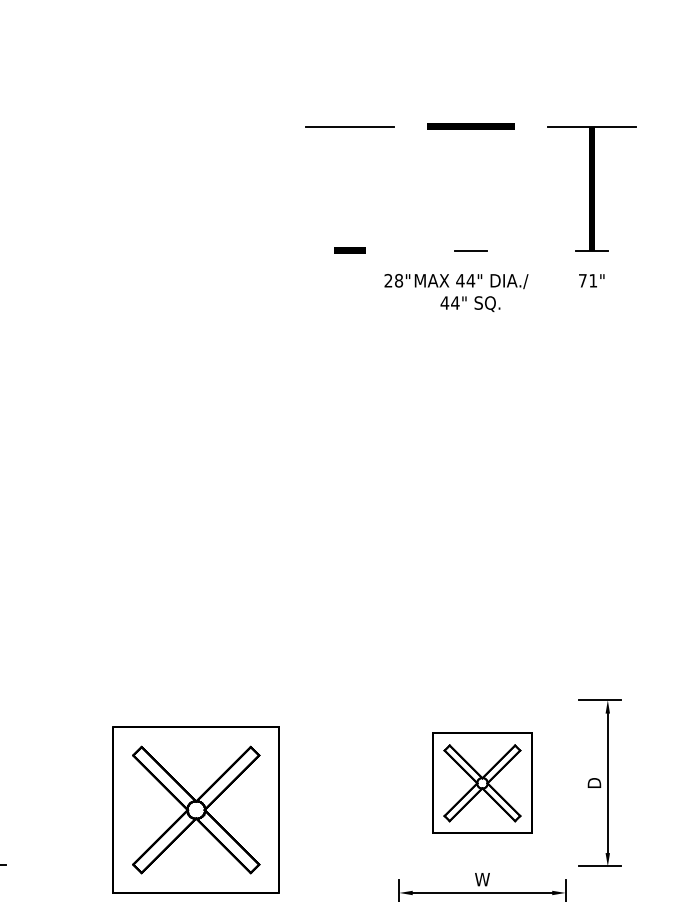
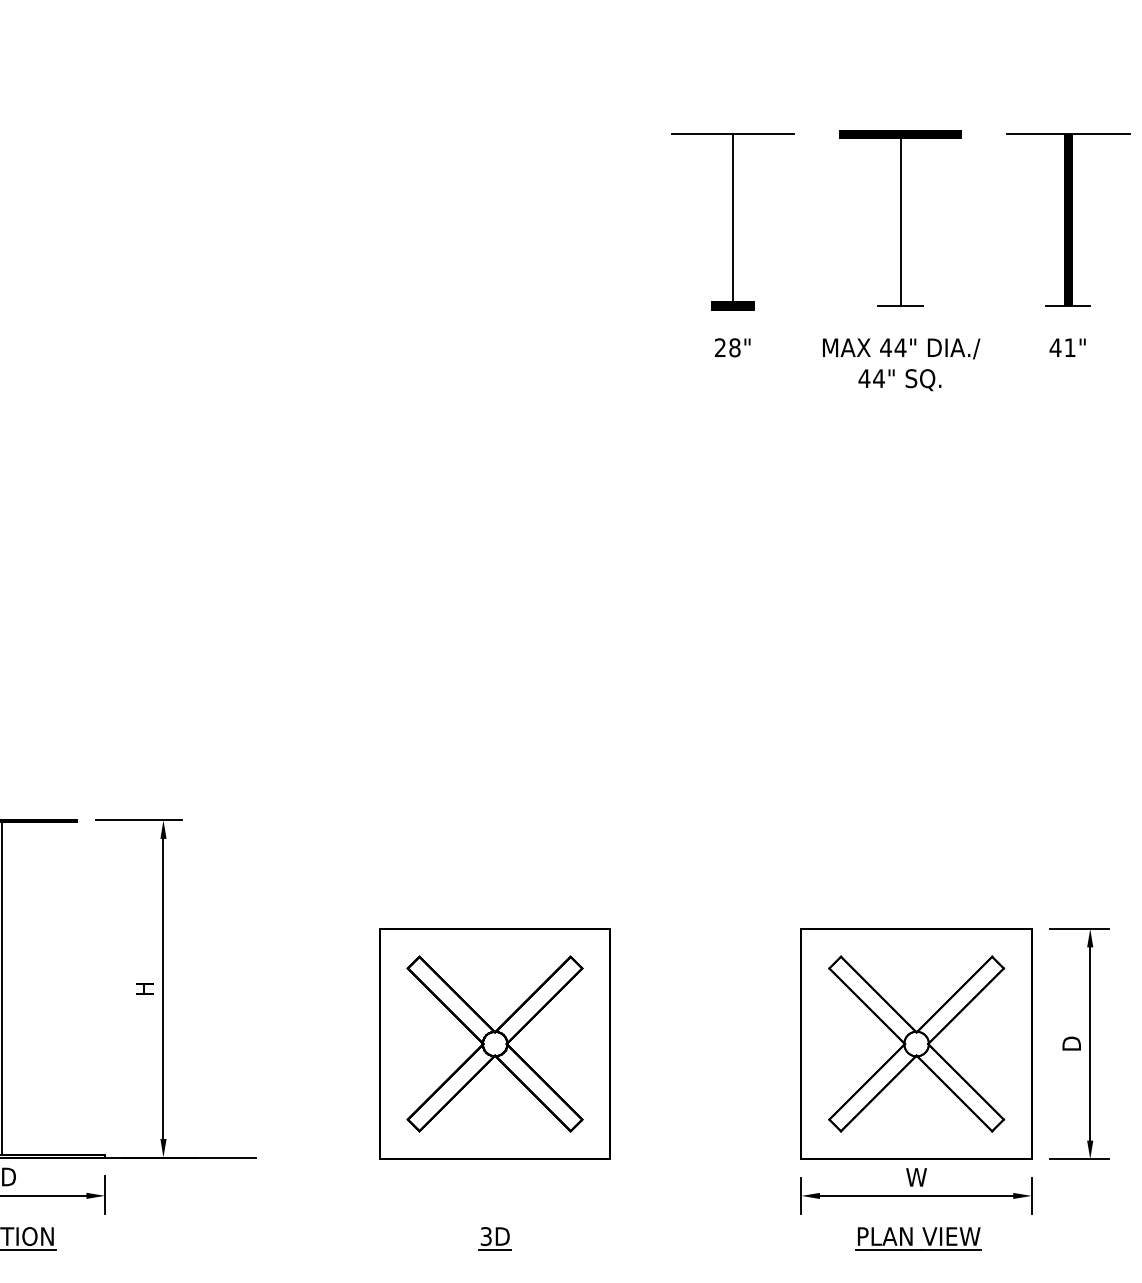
line: (349, 188) -> (732, 220), added
line: (470, 188) -> (900, 220), added
text: (397, 280) -> (732, 347), moved
text: (582, 280) -> (1055, 347), 71" -> 41"
part: (482, 782) -> (916, 1043), size x1.67
part: (195, 809) -> (494, 1043), moved

